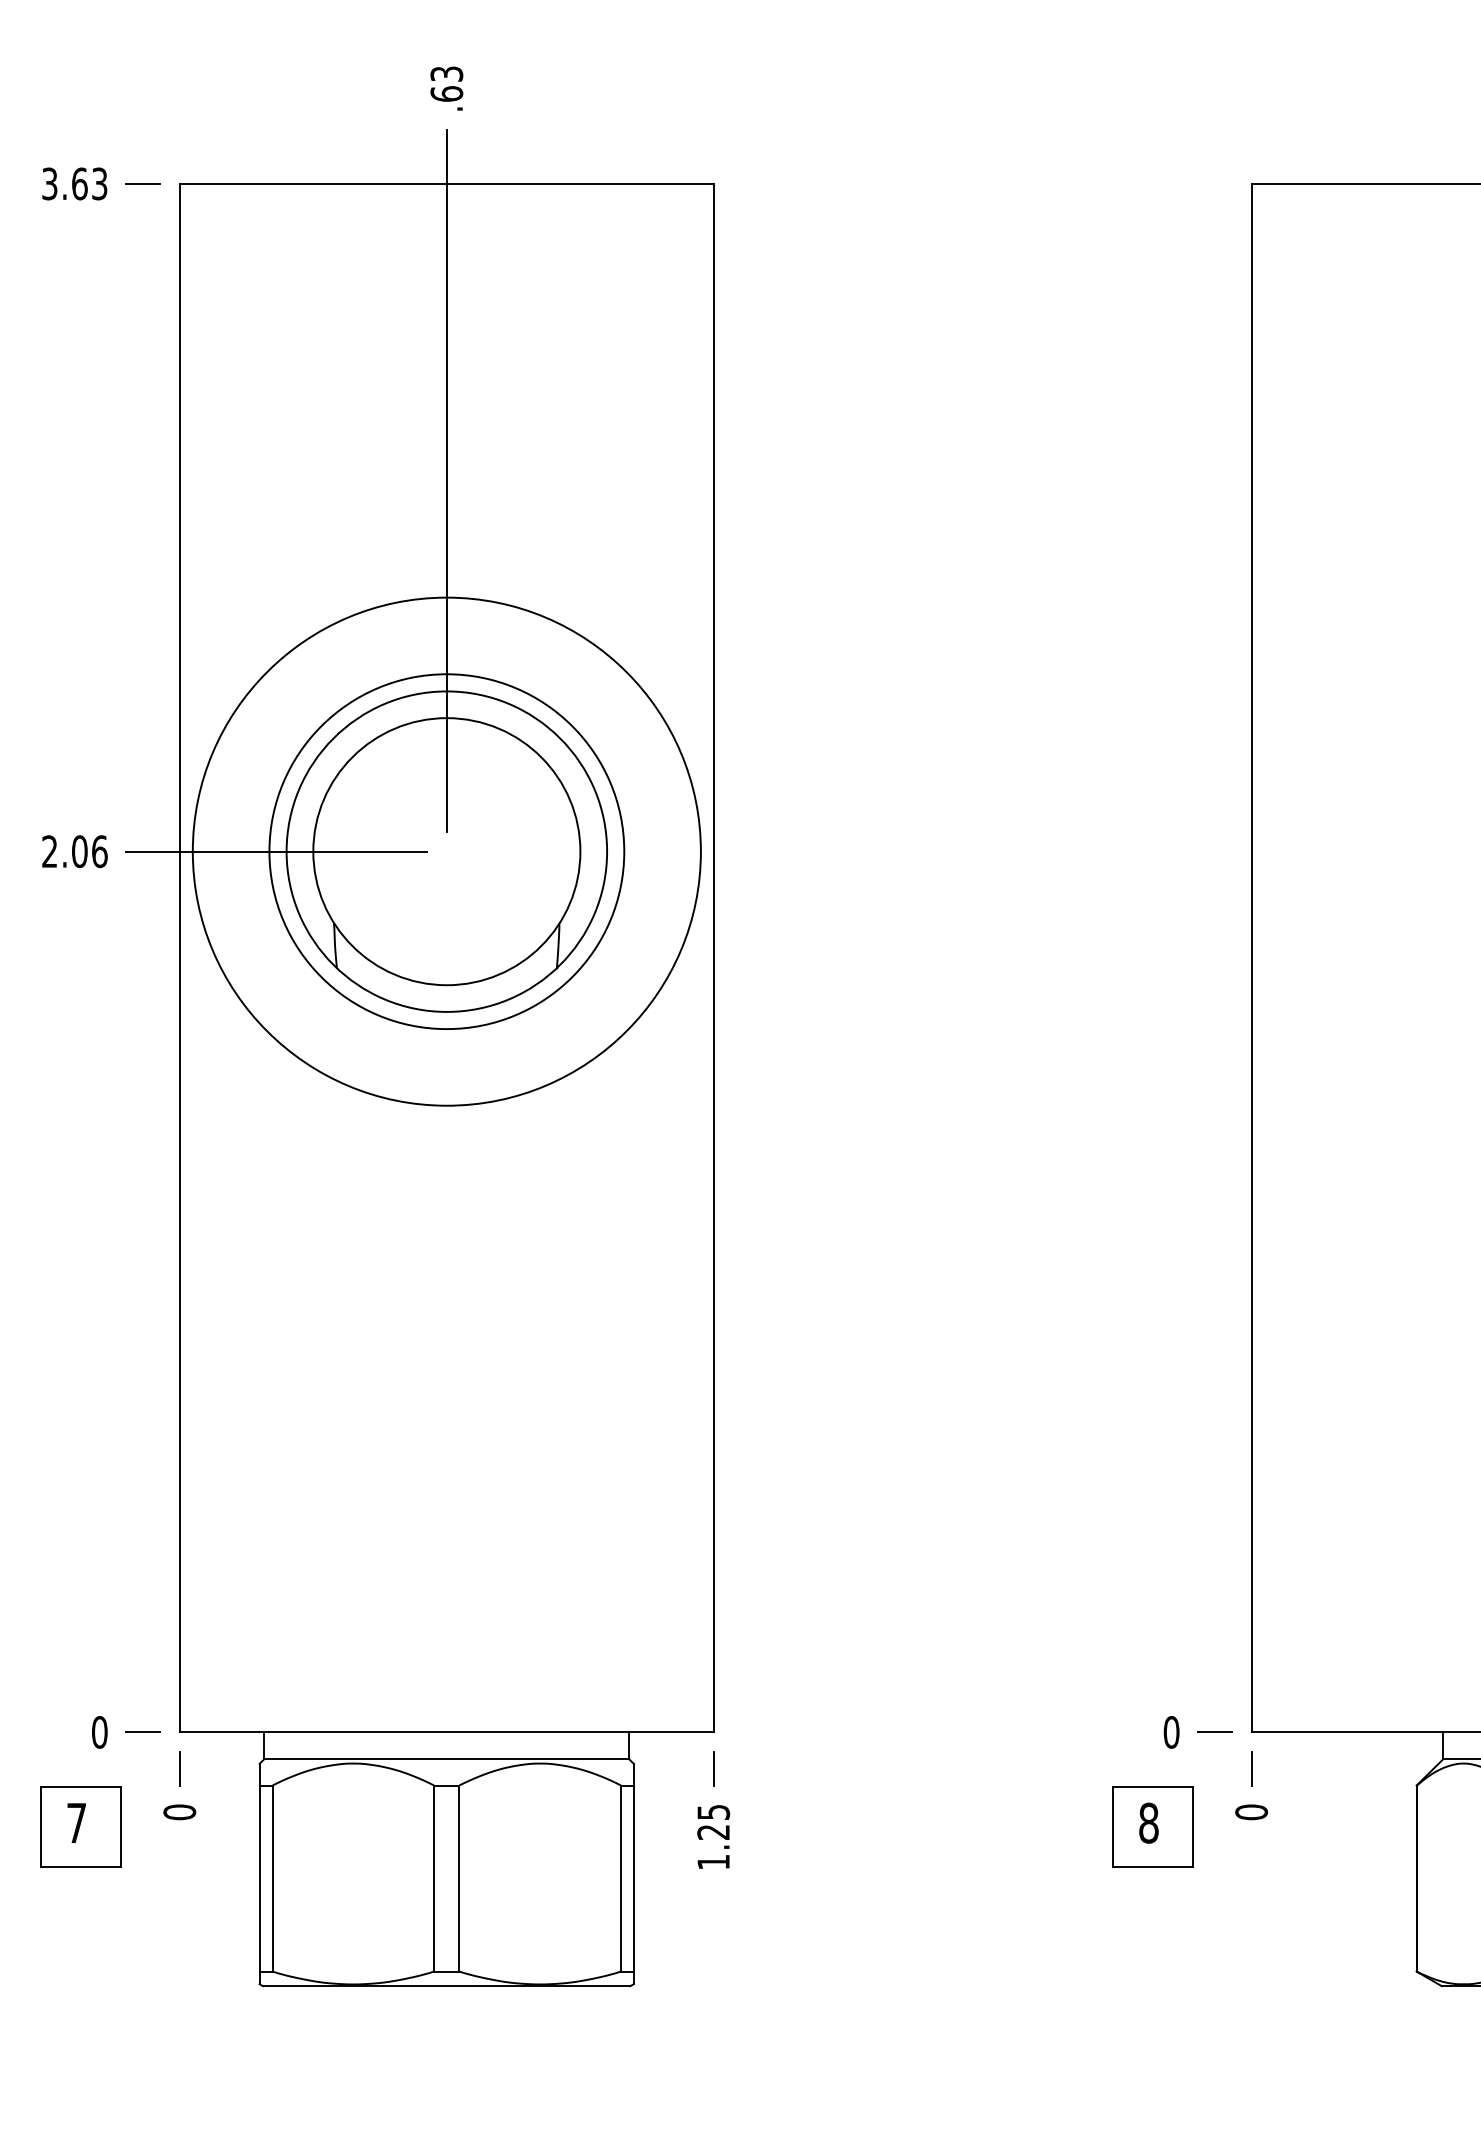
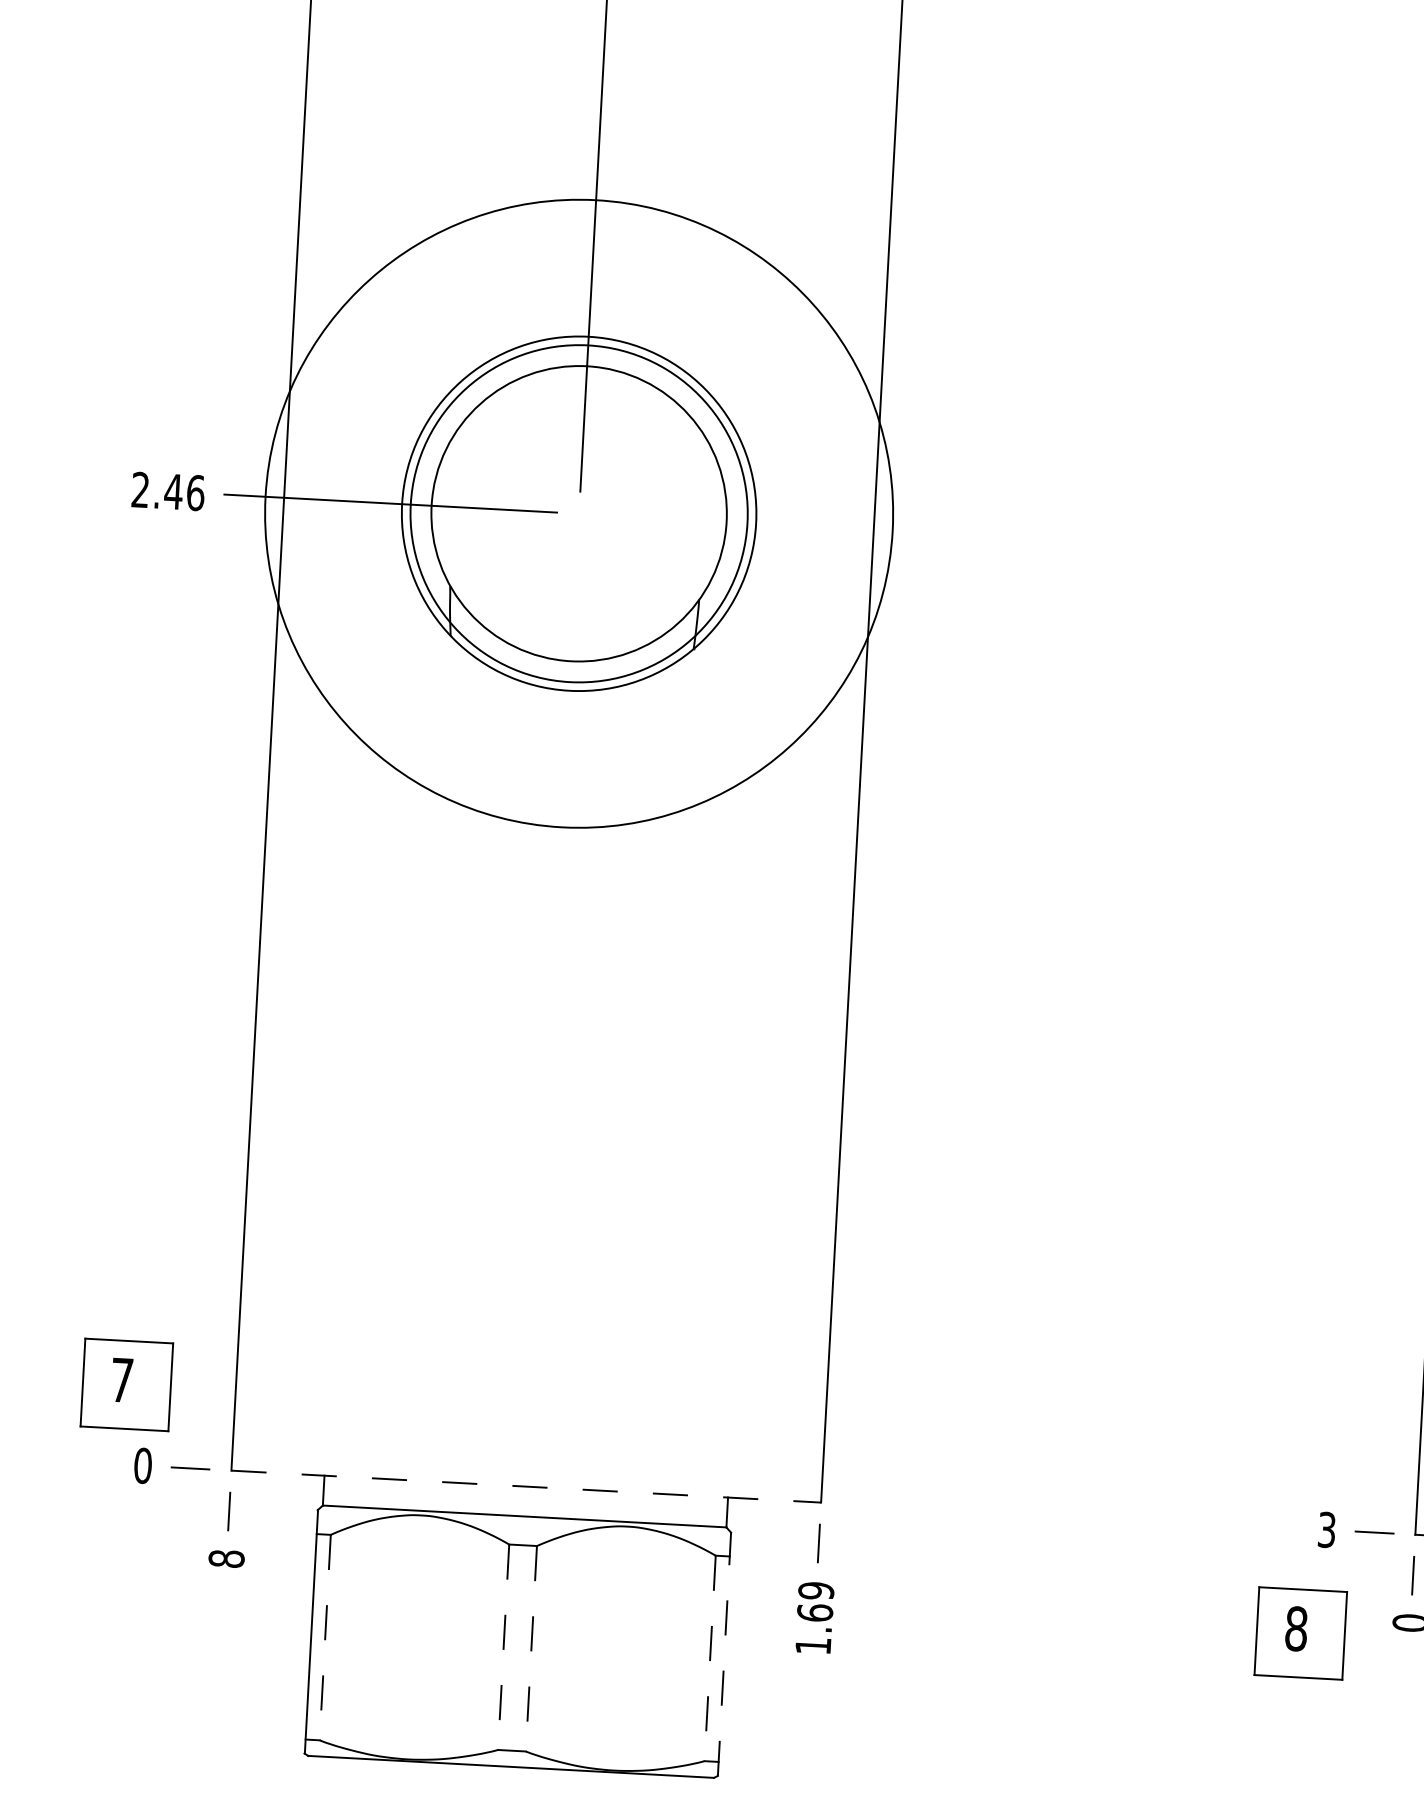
text: (79, 851) -> (173, 491), 2.06 -> 2.46
circle: (446, 851) -> (578, 513), size x0.6
circle: (446, 851) -> (578, 513), size x1.6
line: (446, 1732) -> (526, 1486), solid -> dashed
text: (1171, 1732) -> (1326, 1530), 0 -> 3
text: (179, 1812) -> (226, 1559), 0 -> 8
text: (713, 1822) -> (815, 1602), 1.25 -> 1.69
part: (80, 1826) -> (126, 1384), moved
line: (633, 1873) -> (724, 1653), solid -> dashed
line: (272, 1879) -> (325, 1638), solid -> dashed
line: (434, 1879) -> (503, 1648), solid -> dashed
line: (459, 1879) -> (531, 1649), solid -> dashed
line: (621, 1879) -> (710, 1659), solid -> dashed

